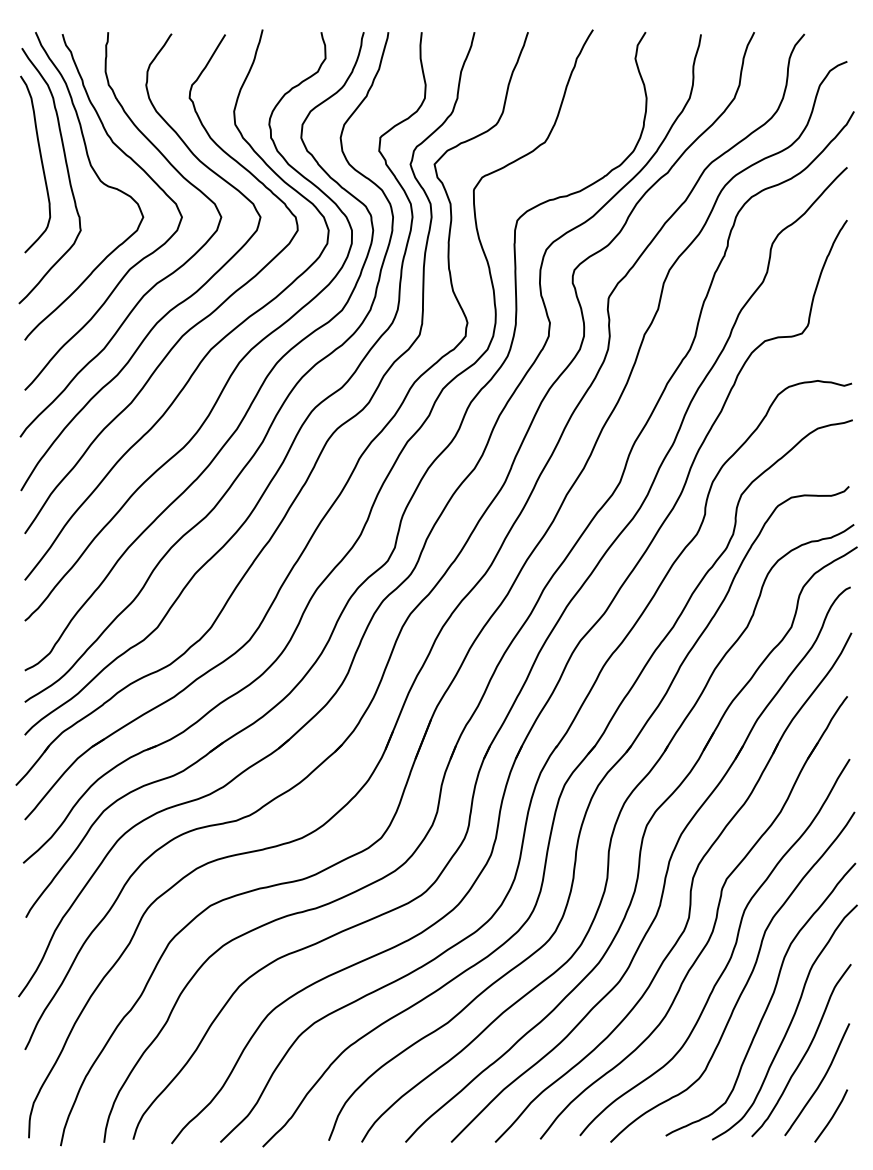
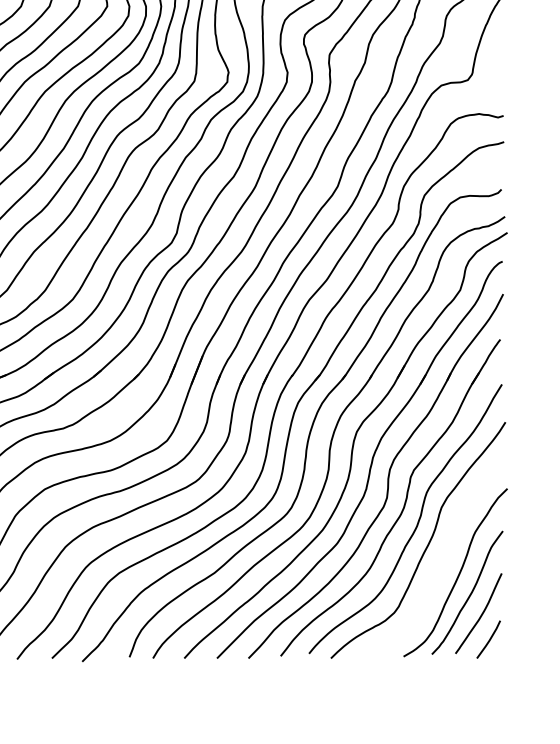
curve: (768, 1002) -> (443, 558), removed

